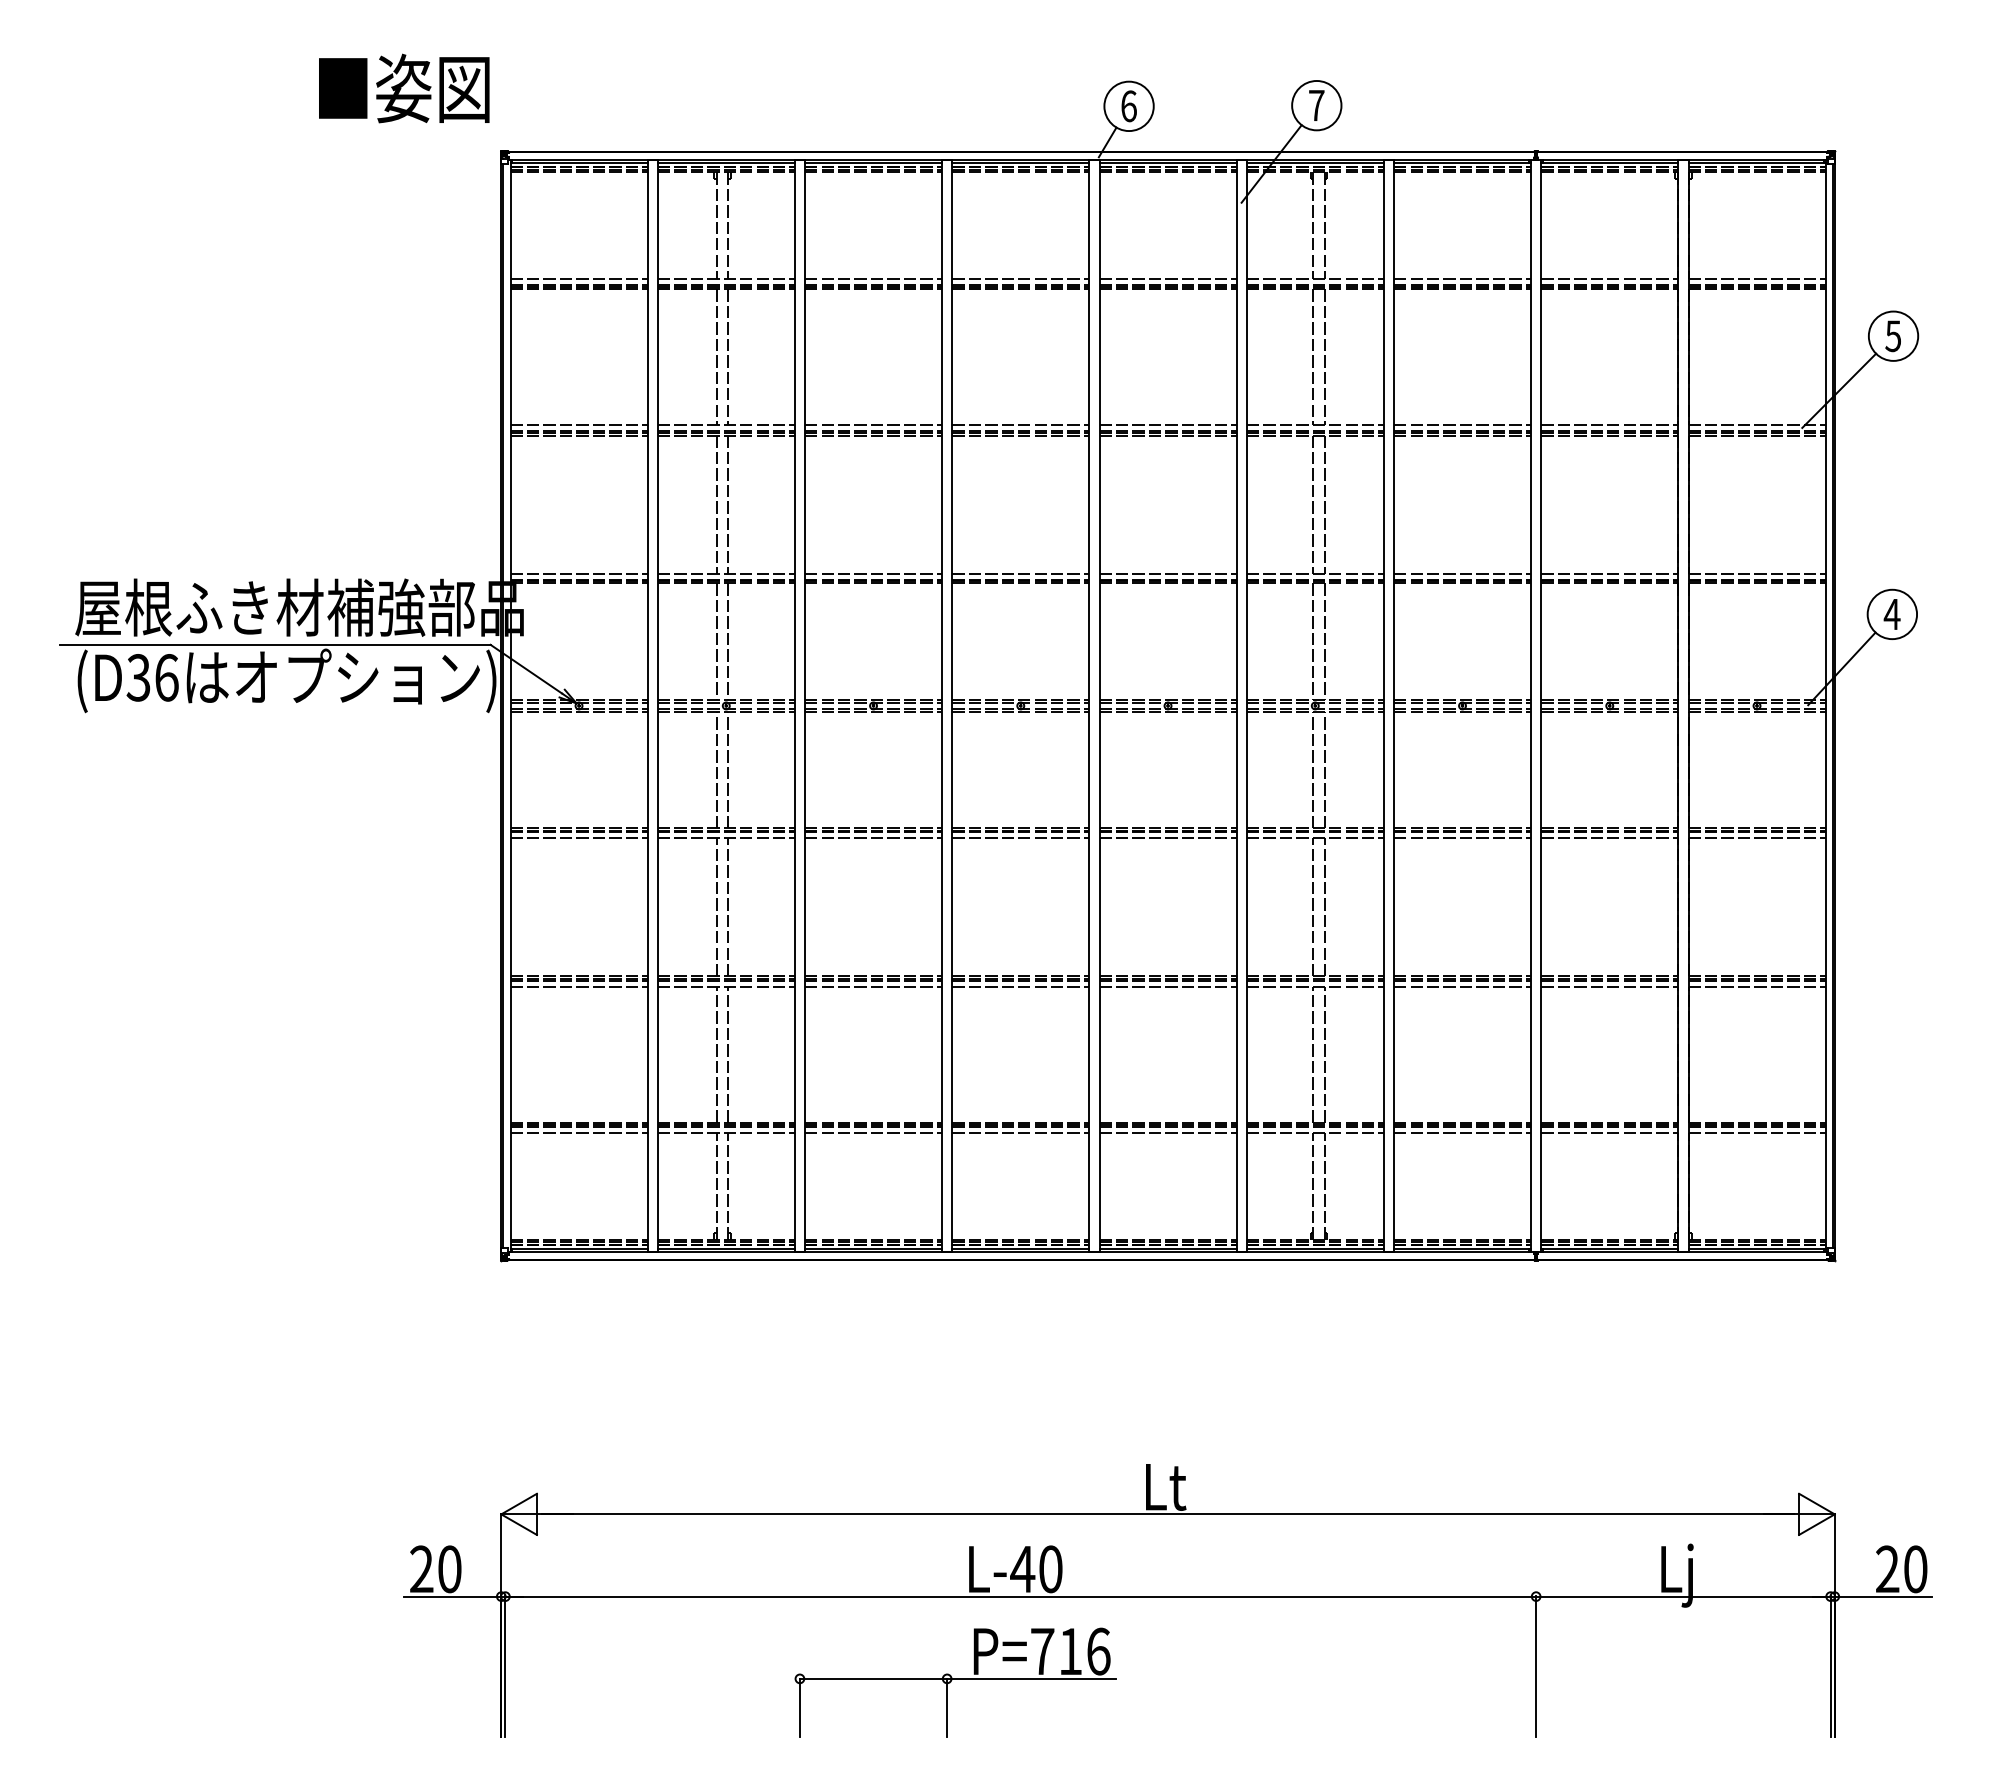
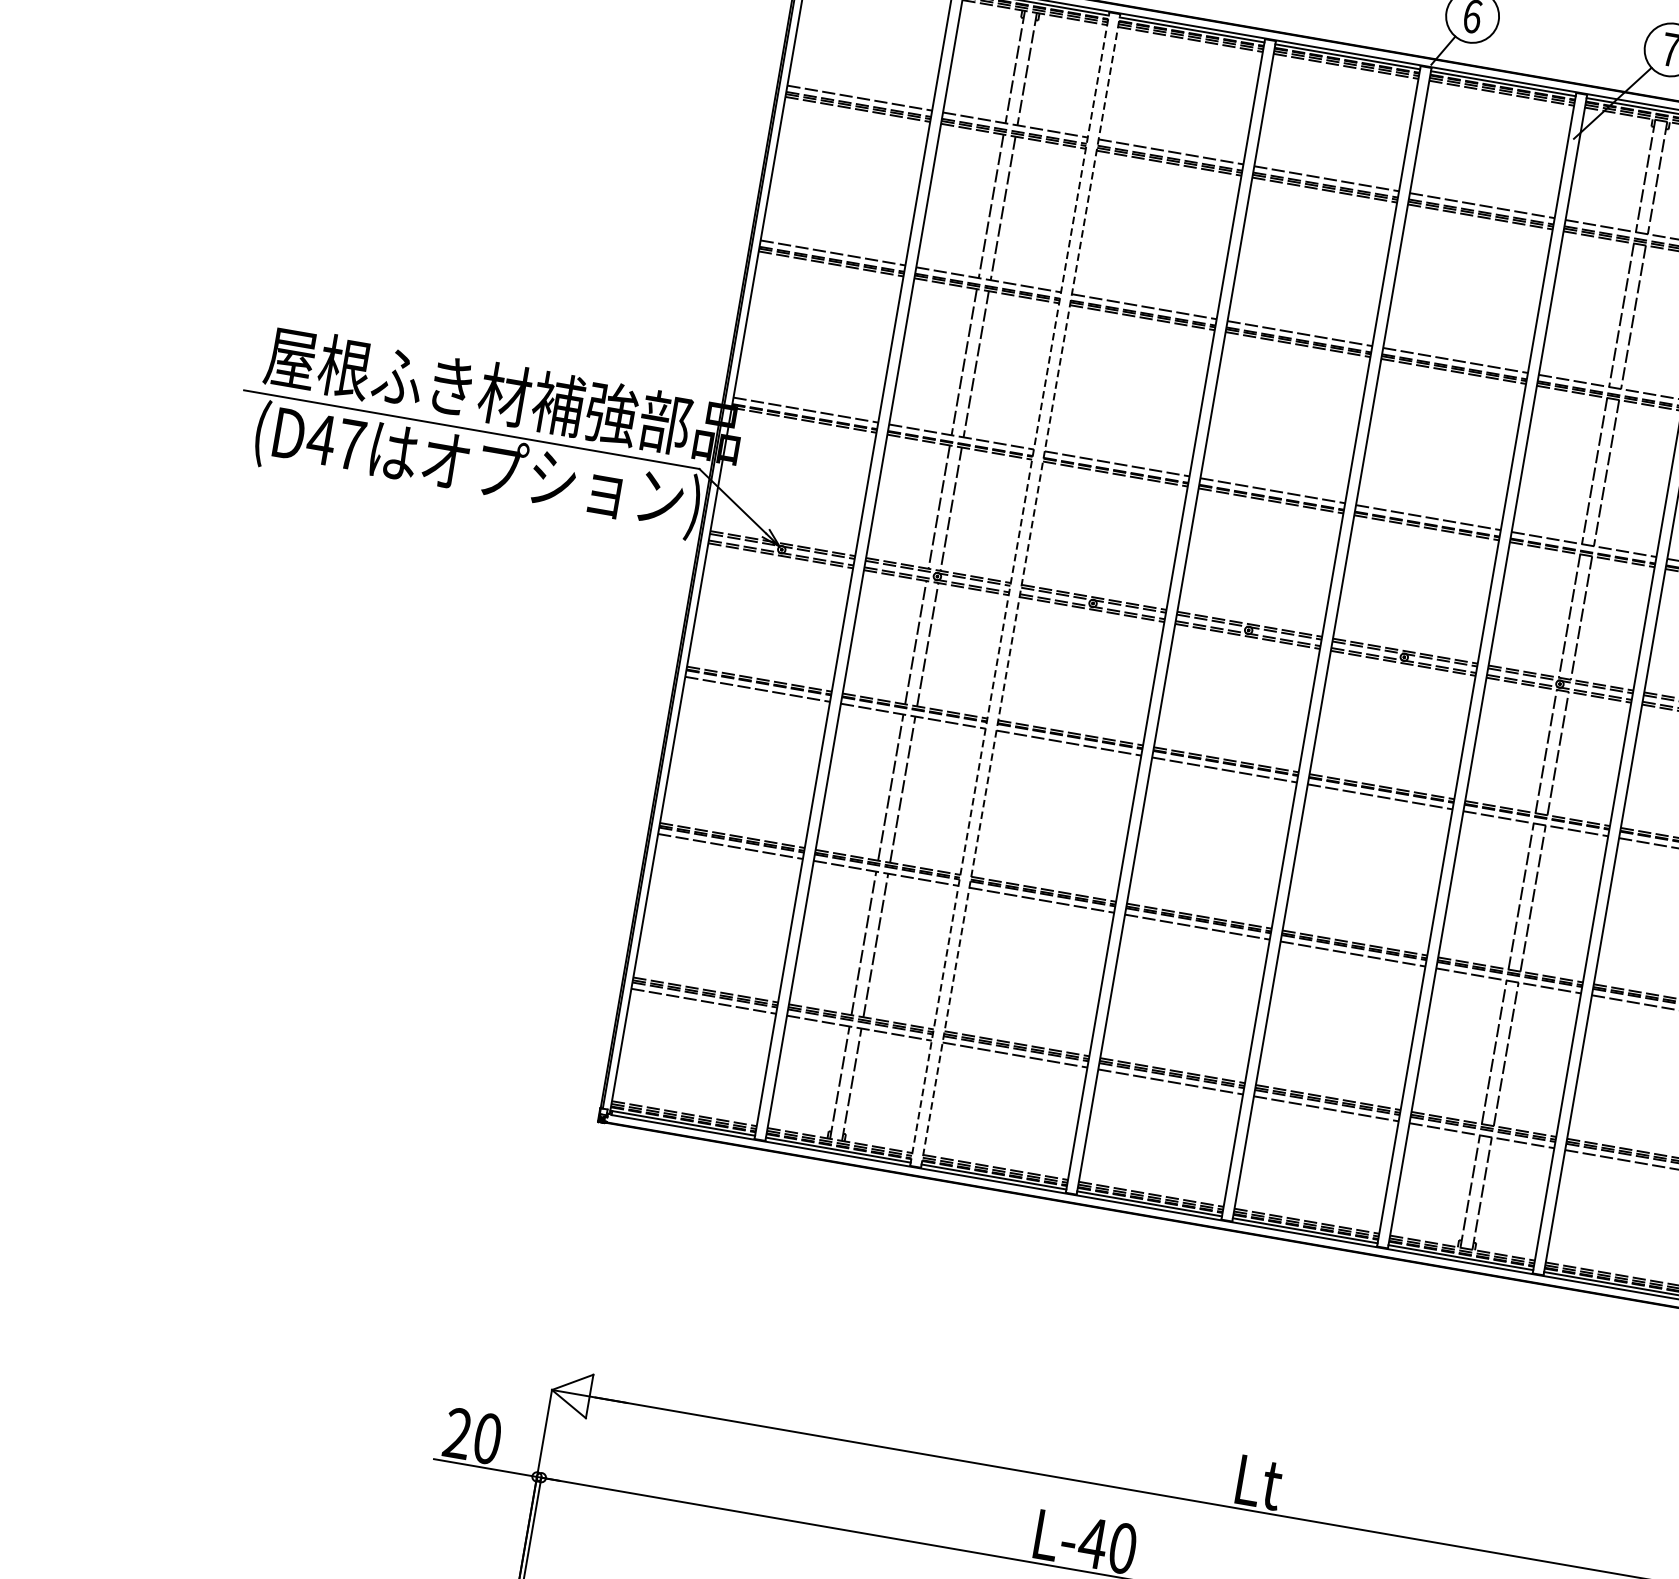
text: (152, 677) -> (336, 441), (D36 -> (D47
line: (794, 705) -> (1009, 588), solid -> dashed
line: (805, 705) -> (1021, 590), solid -> dashed

